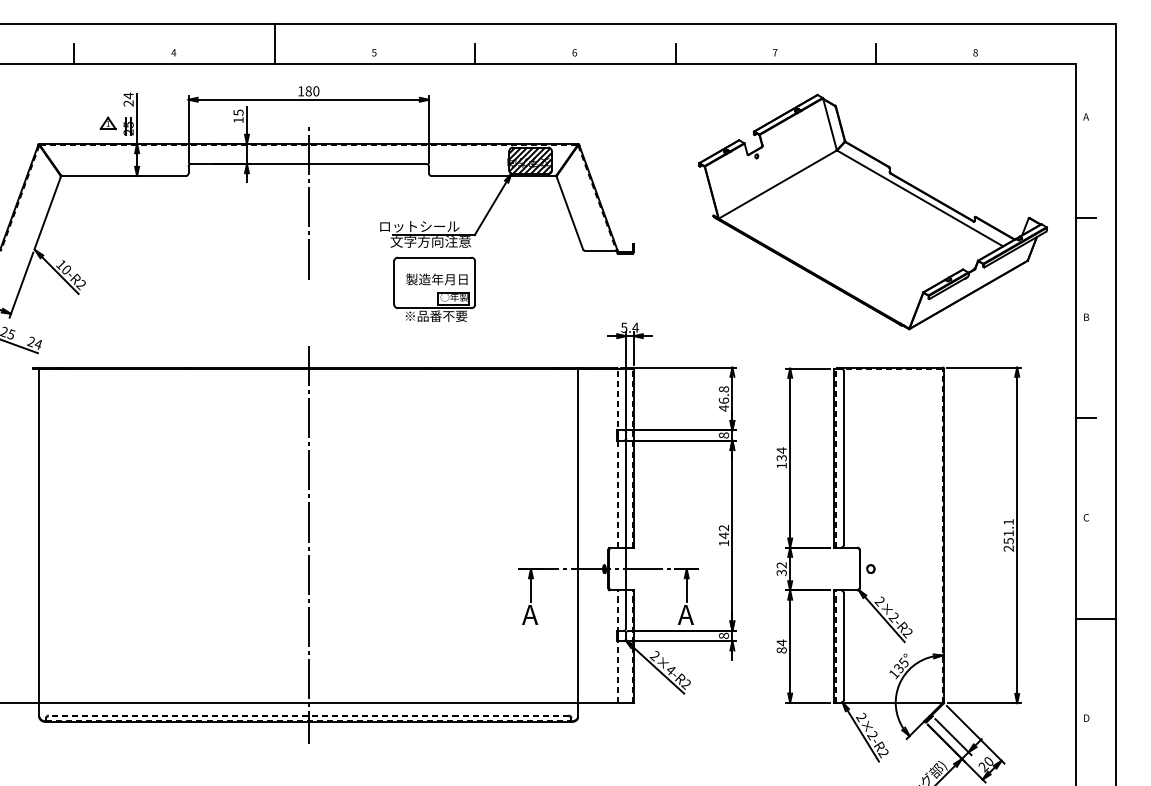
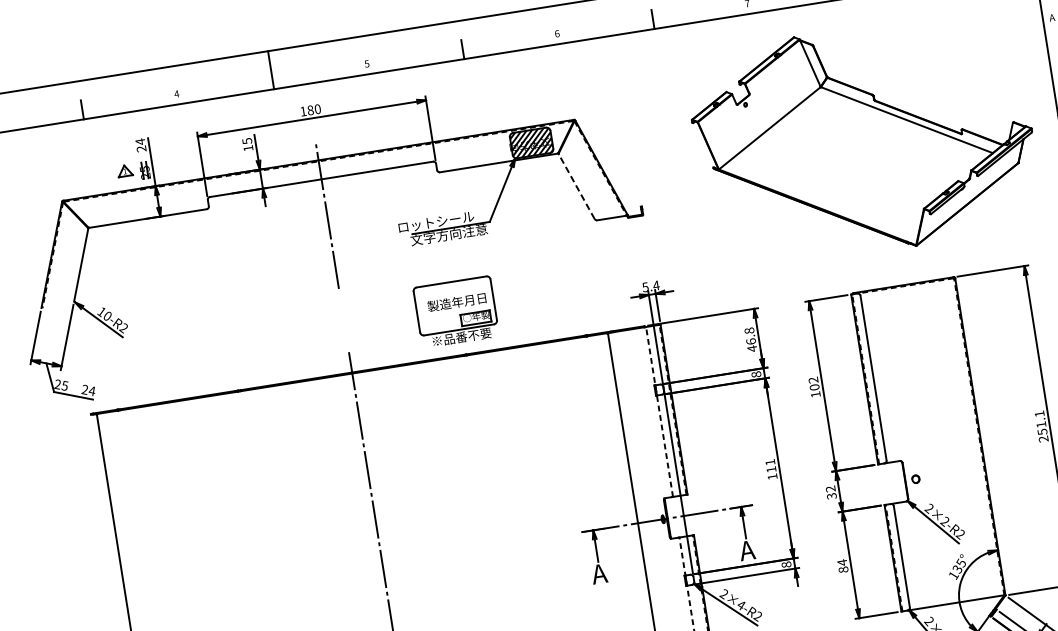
line: (569, 213) -> (576, 187), solid -> dashed
part: (434, 288) -> (456, 311), moved
text: (781, 454) -> (813, 383), 134 -> 102
text: (723, 532) -> (770, 466), 142 -> 111

